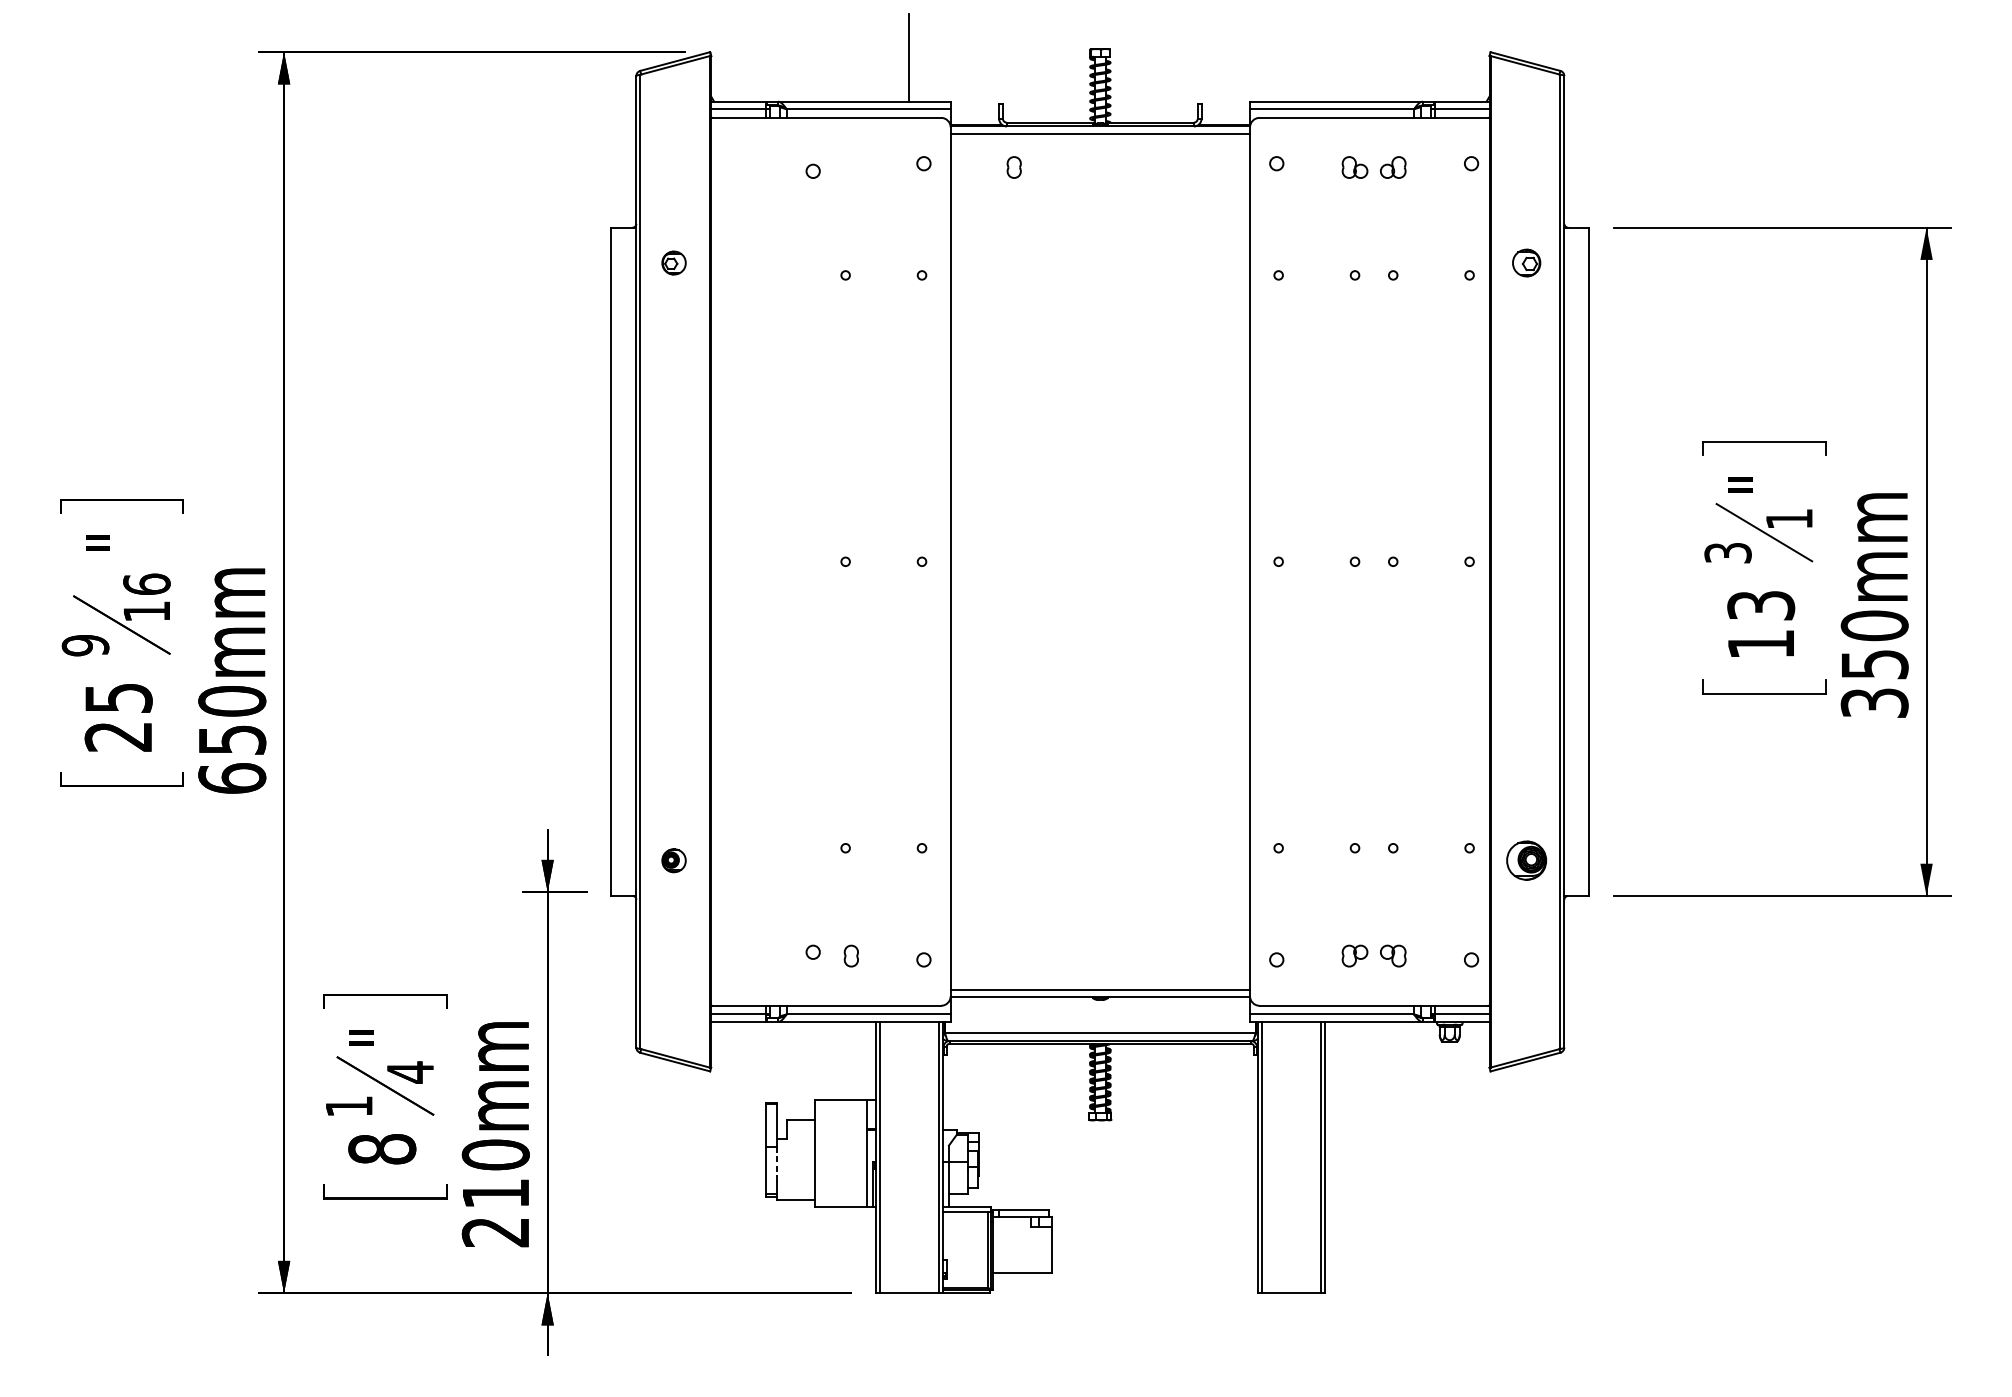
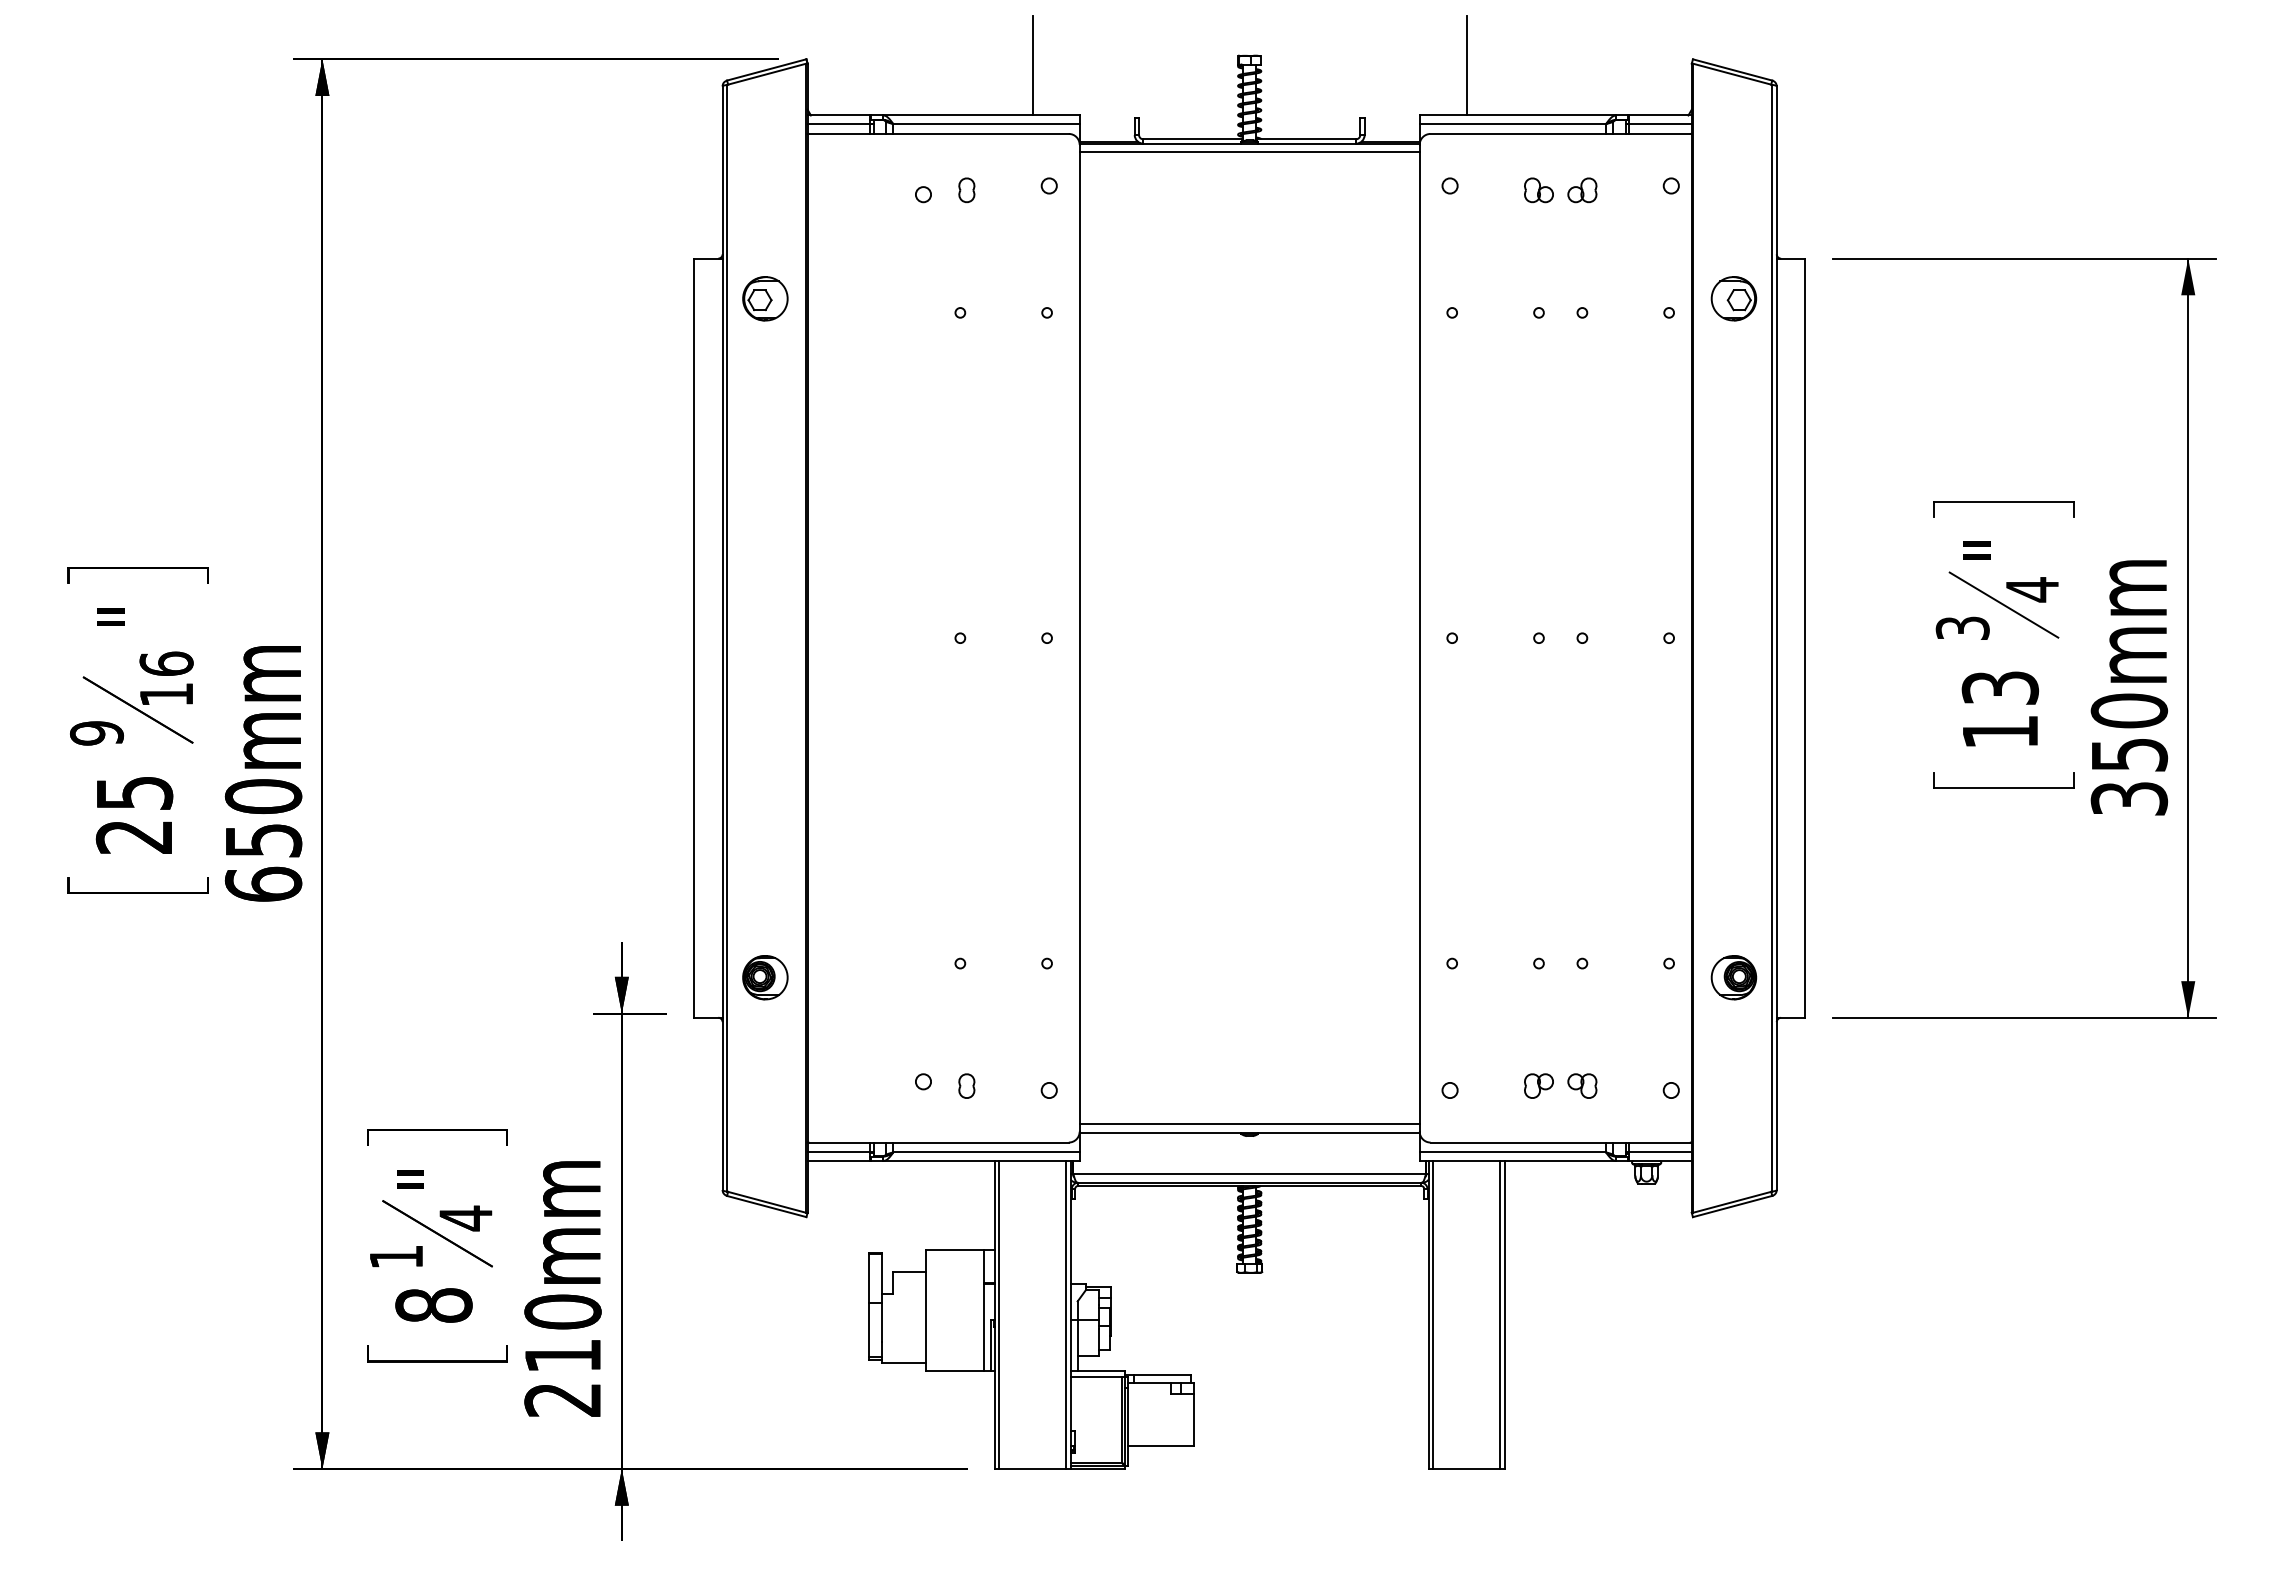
line: (1291, 57) -> (1466, 65), added
part: (1013, 167) -> (966, 190), moved
part: (674, 262) -> (765, 298), size x1.67
part: (1526, 262) -> (1733, 298), size x1.43
text: (1789, 518) -> (2032, 589), 1 -> 4
part: (674, 860) -> (765, 977), size x1.67
line: (777, 1164) -> (882, 1322), dashed -> solid

